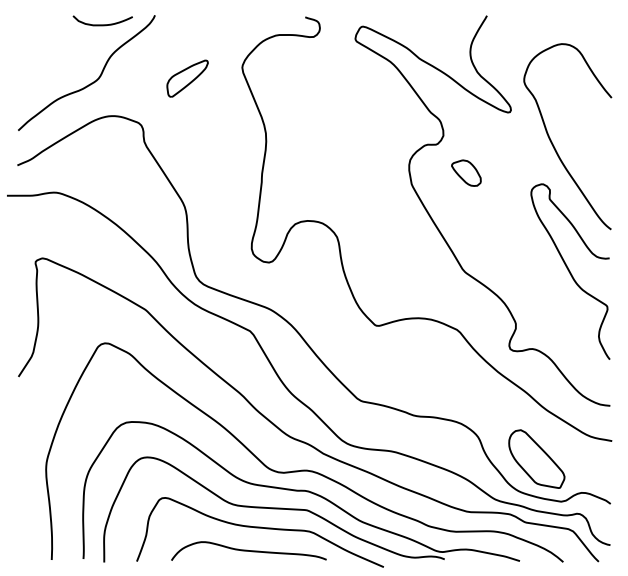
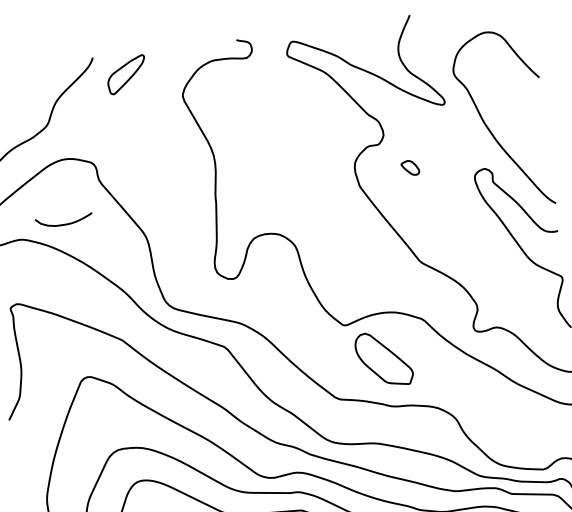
curve: (102, 24) -> (64, 224), moved
part: (187, 78) -> (126, 74), moved
part: (466, 172) -> (410, 167), size x0.6
part: (536, 458) -> (383, 358), moved

